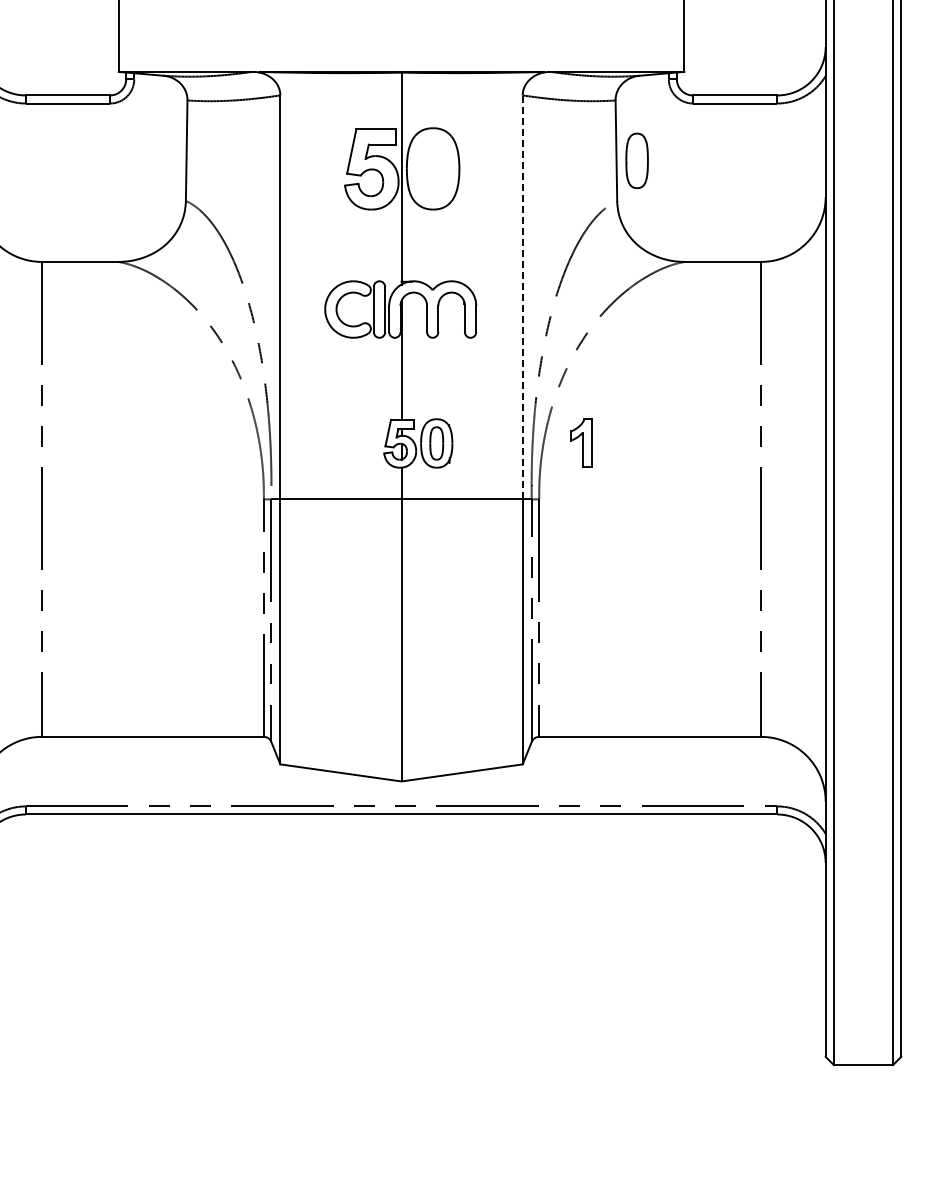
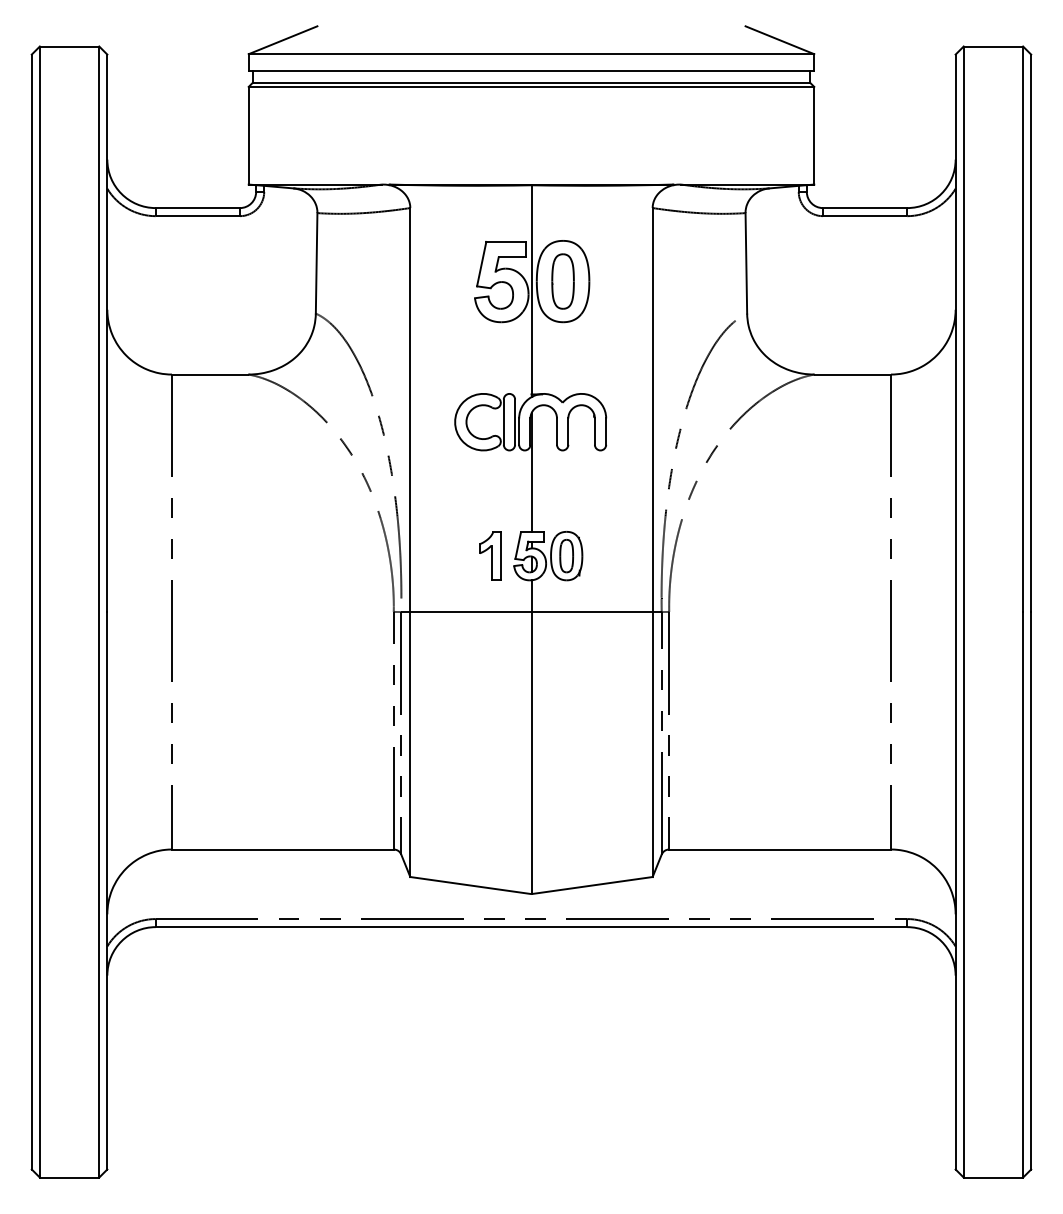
part: (636, 160) -> (562, 281), moved
line: (522, 297) -> (652, 410), dashed -> solid
part: (581, 442) -> (490, 555), moved

